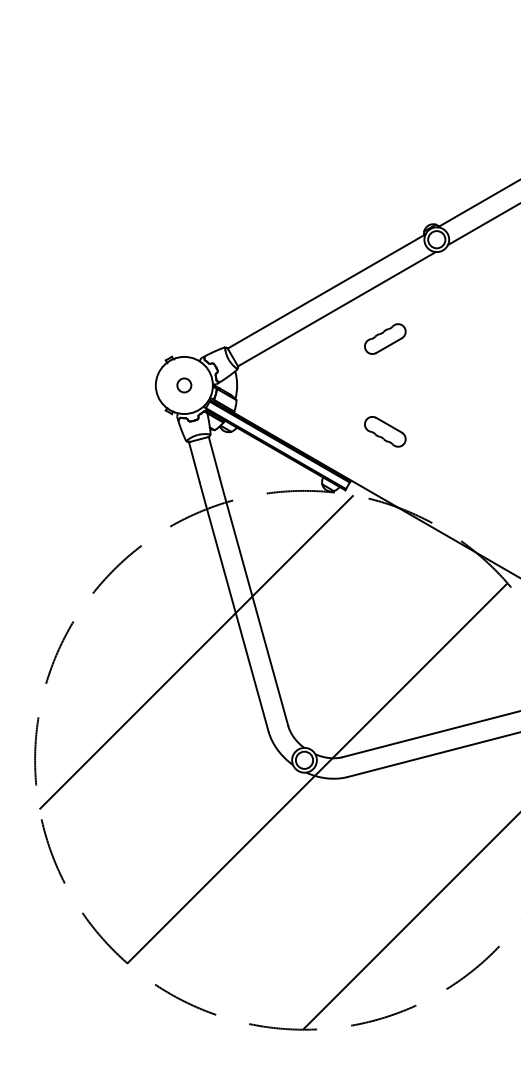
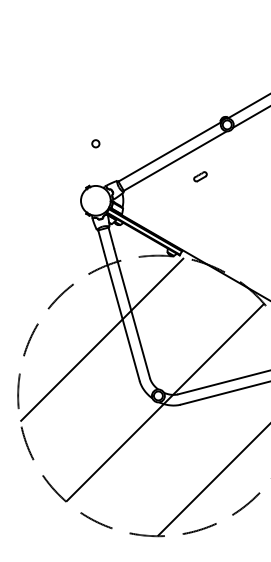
part: (385, 338) -> (200, 176), size x0.6
circle: (183, 384) -> (95, 143), moved
part: (385, 430) -> (200, 224), removed

